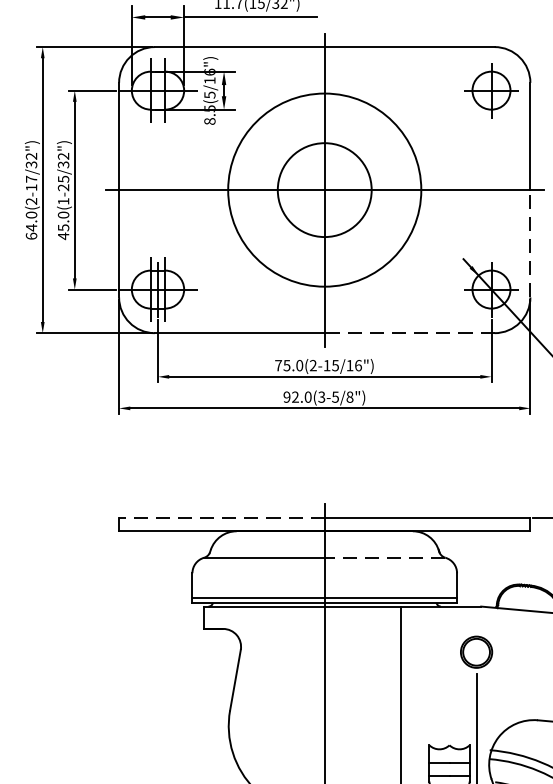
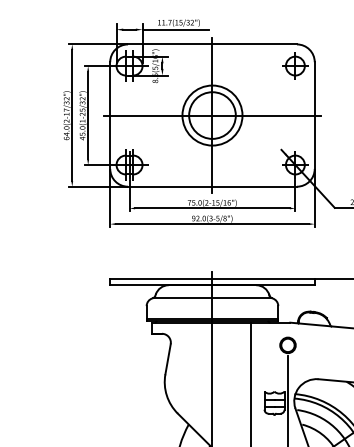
circle: (324, 189) -> (212, 115), size x0.62
line: (529, 244) -> (314, 142), dashed -> solid
line: (409, 332) -> (254, 186), dashed -> solid
line: (220, 517) -> (160, 278), dashed -> solid
line: (385, 557) -> (242, 298), dashed -> solid

